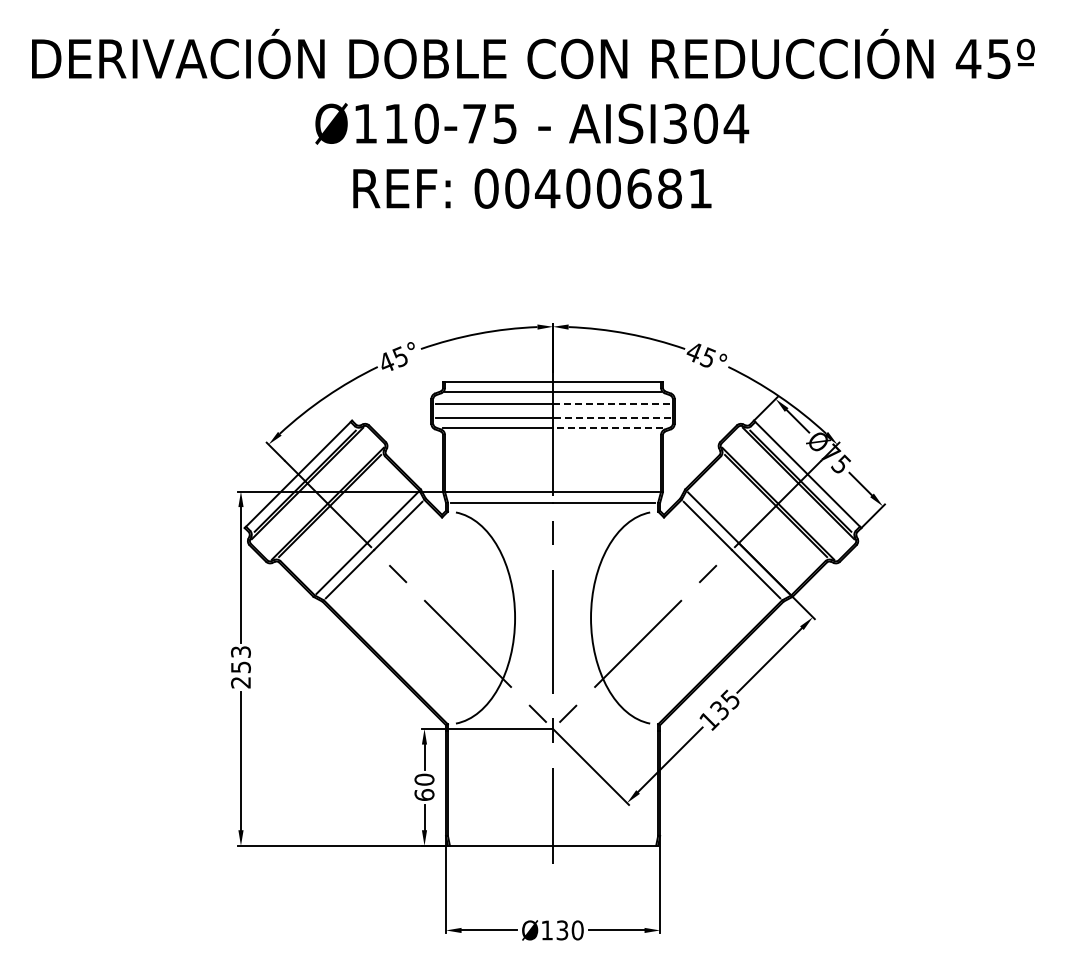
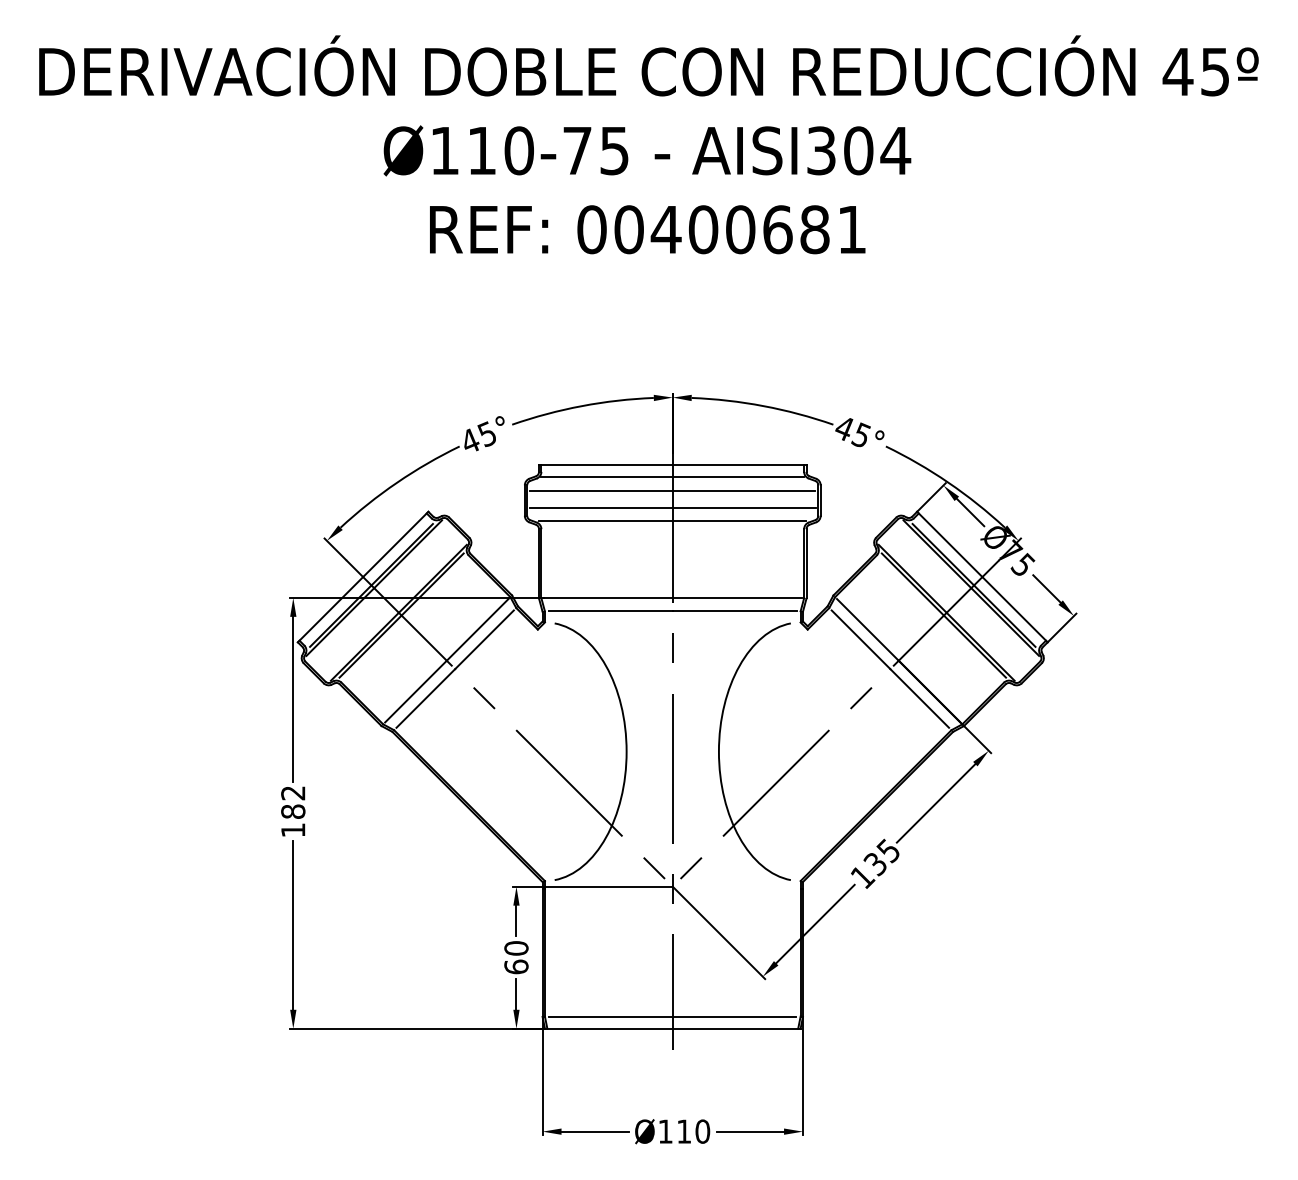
line: (611, 403) -> (743, 490), dashed -> solid
line: (611, 417) -> (743, 507), dashed -> solid
line: (607, 428) -> (738, 521), dashed -> solid
text: (240, 667) -> (292, 811), 253 -> 182
line: (552, 836) -> (672, 1017), added
text: (562, 930) -> (684, 1131), Ø130 -> Ø110

